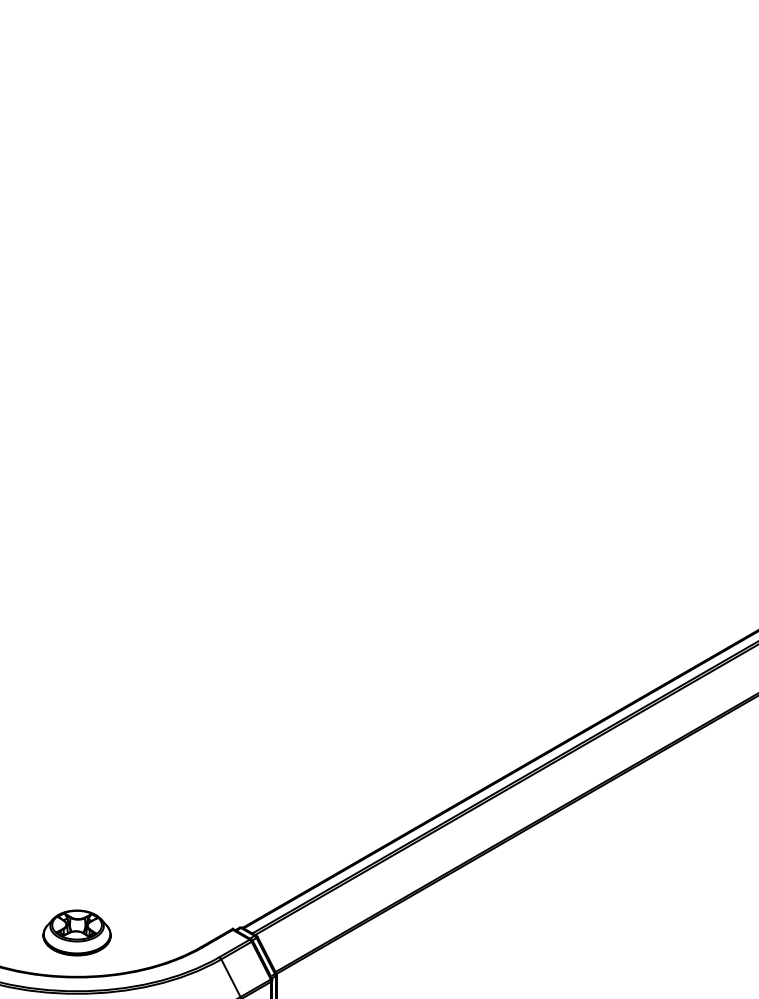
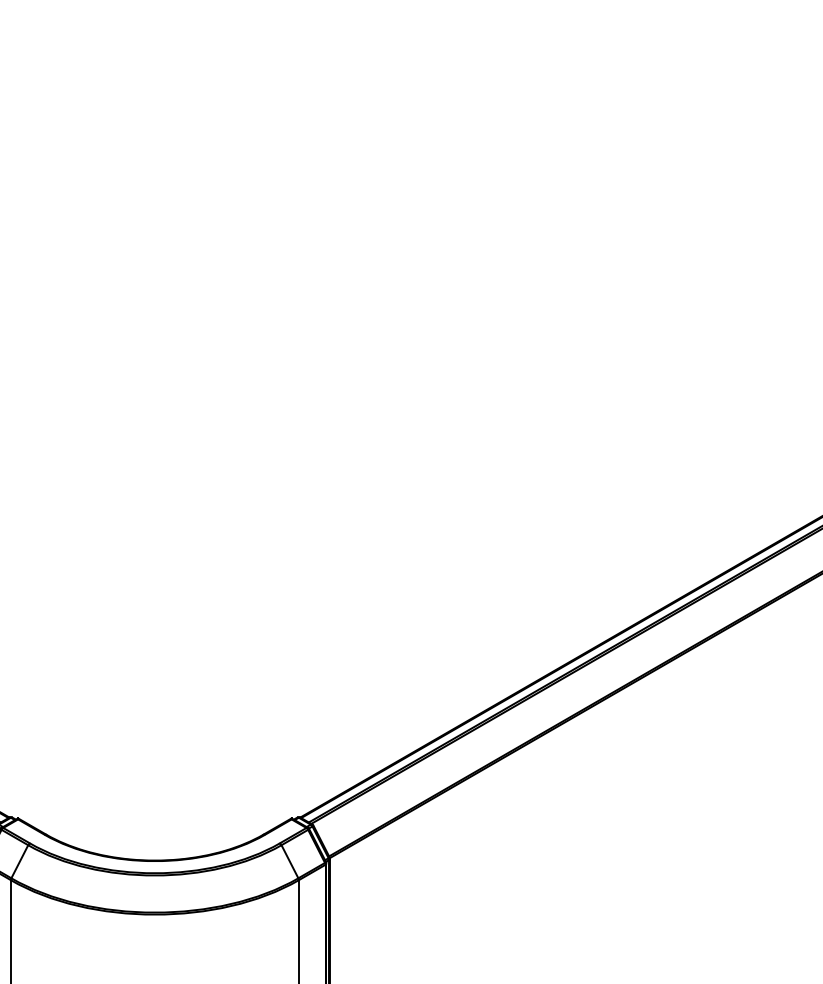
part: (76, 932) -> (154, 821), removed

